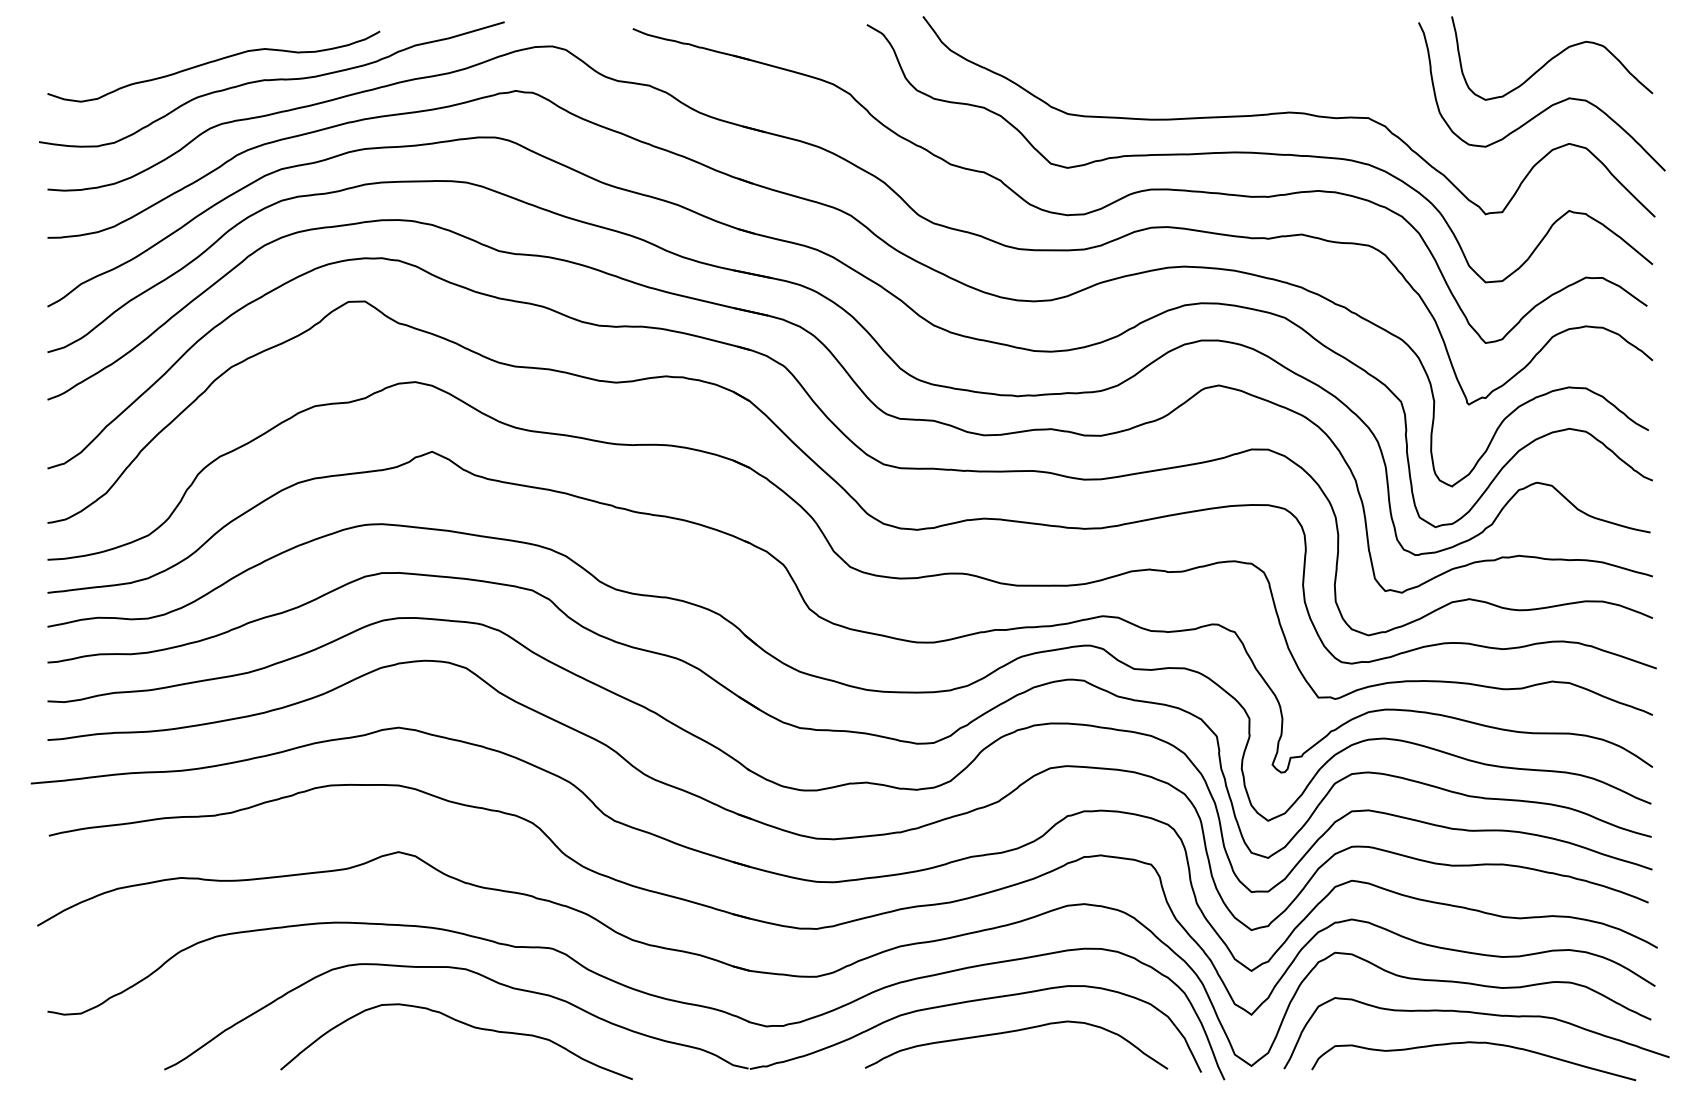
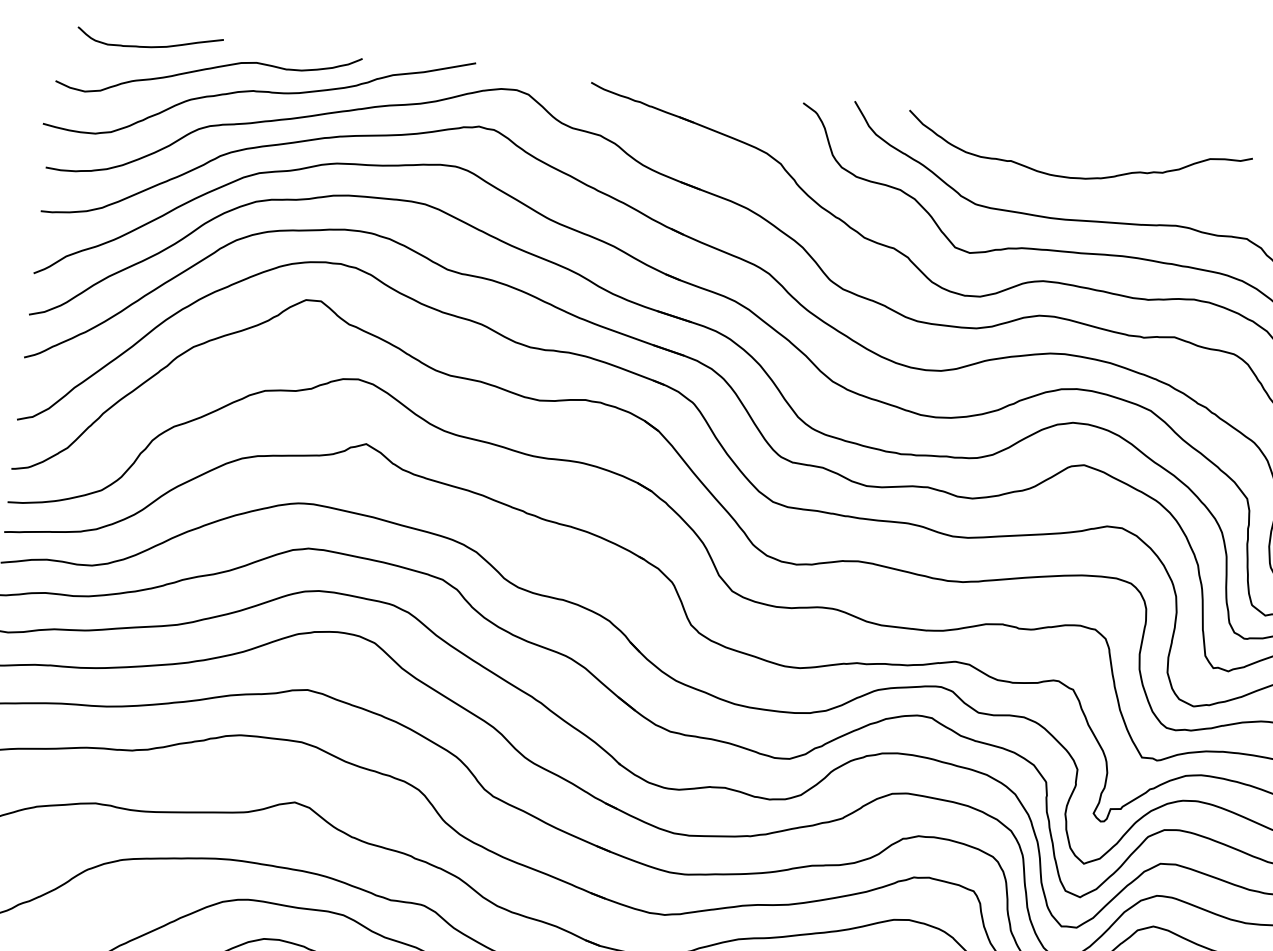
curve: (145, 44) -> (149, 46), added
curve: (1176, 71) -> (1078, 177), added

